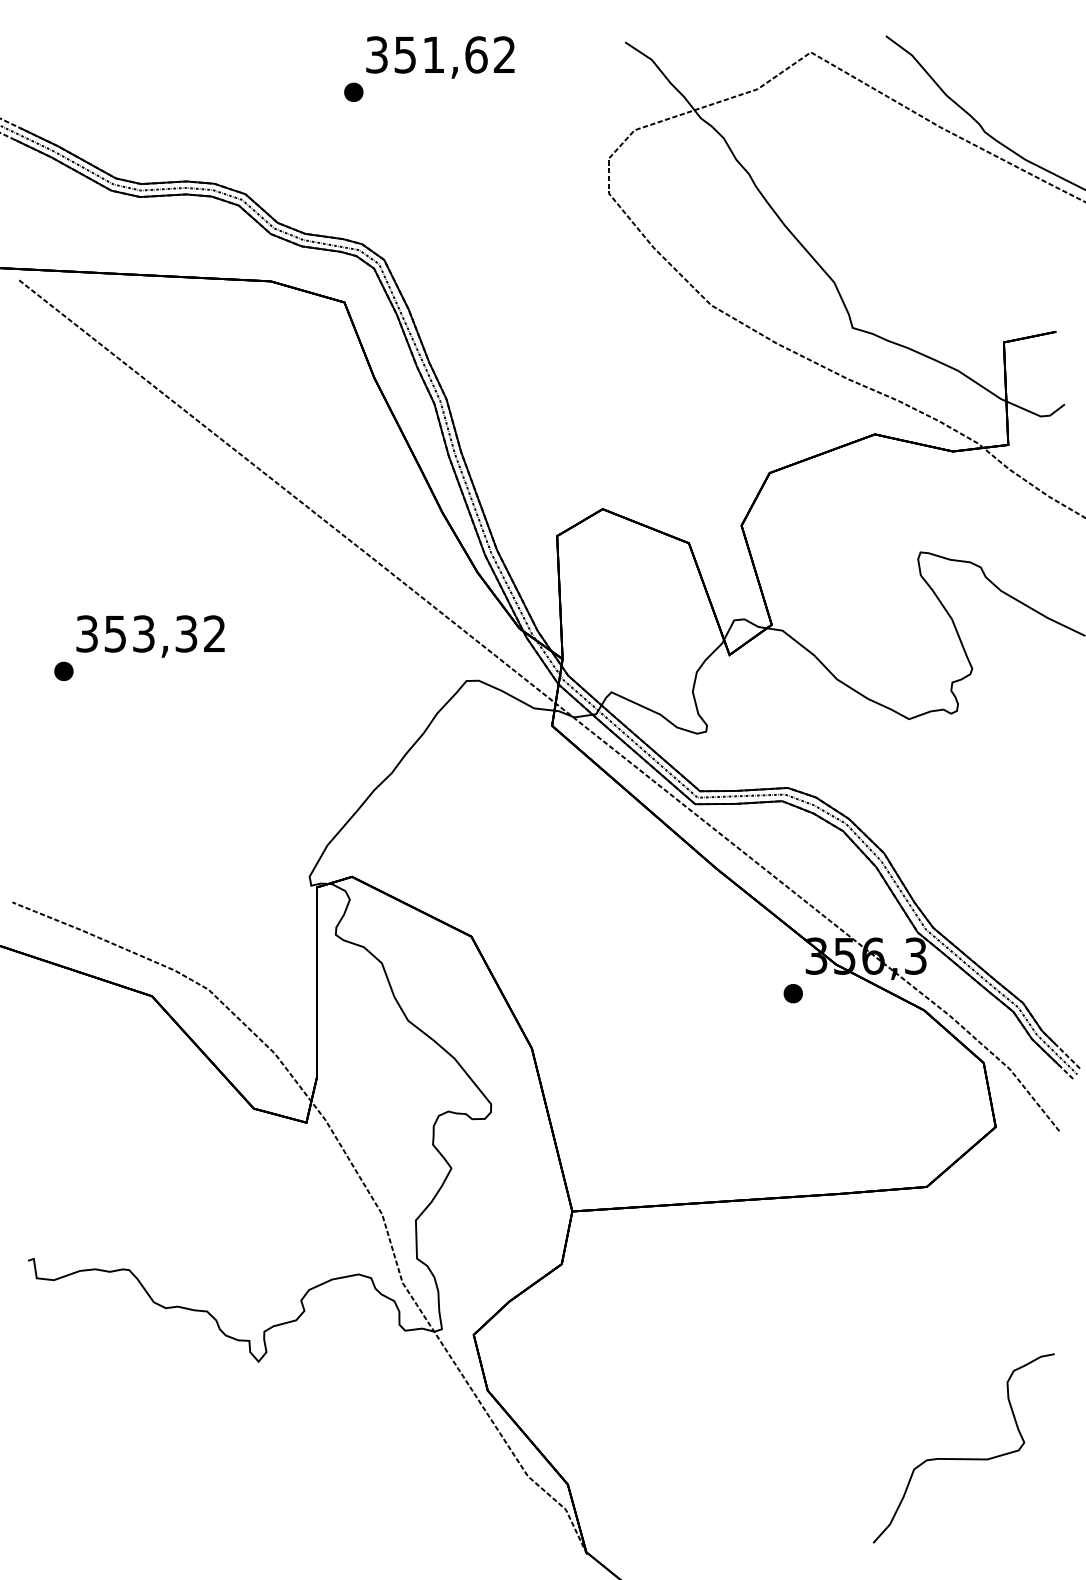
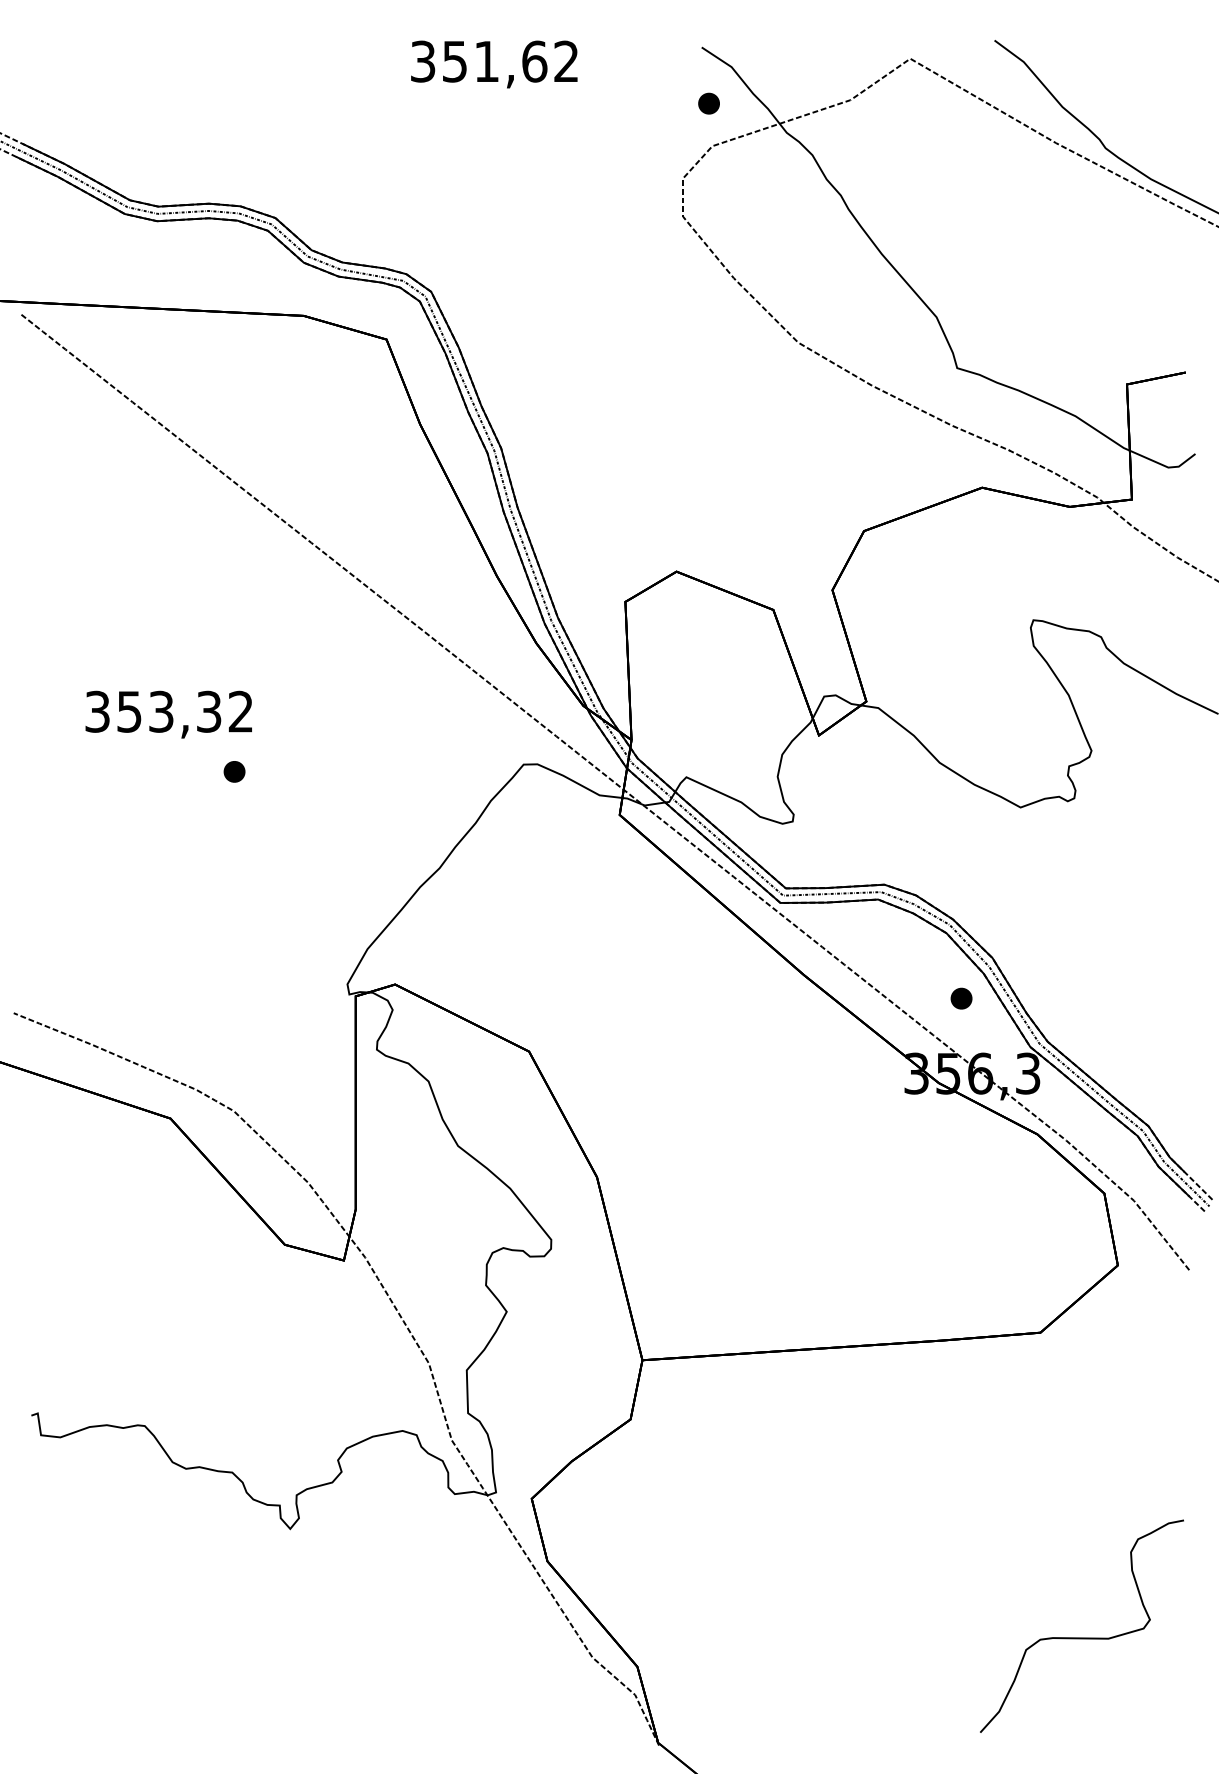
part: (353, 92) -> (708, 103), moved
part: (63, 671) -> (234, 771), moved
part: (793, 993) -> (961, 998), moved

